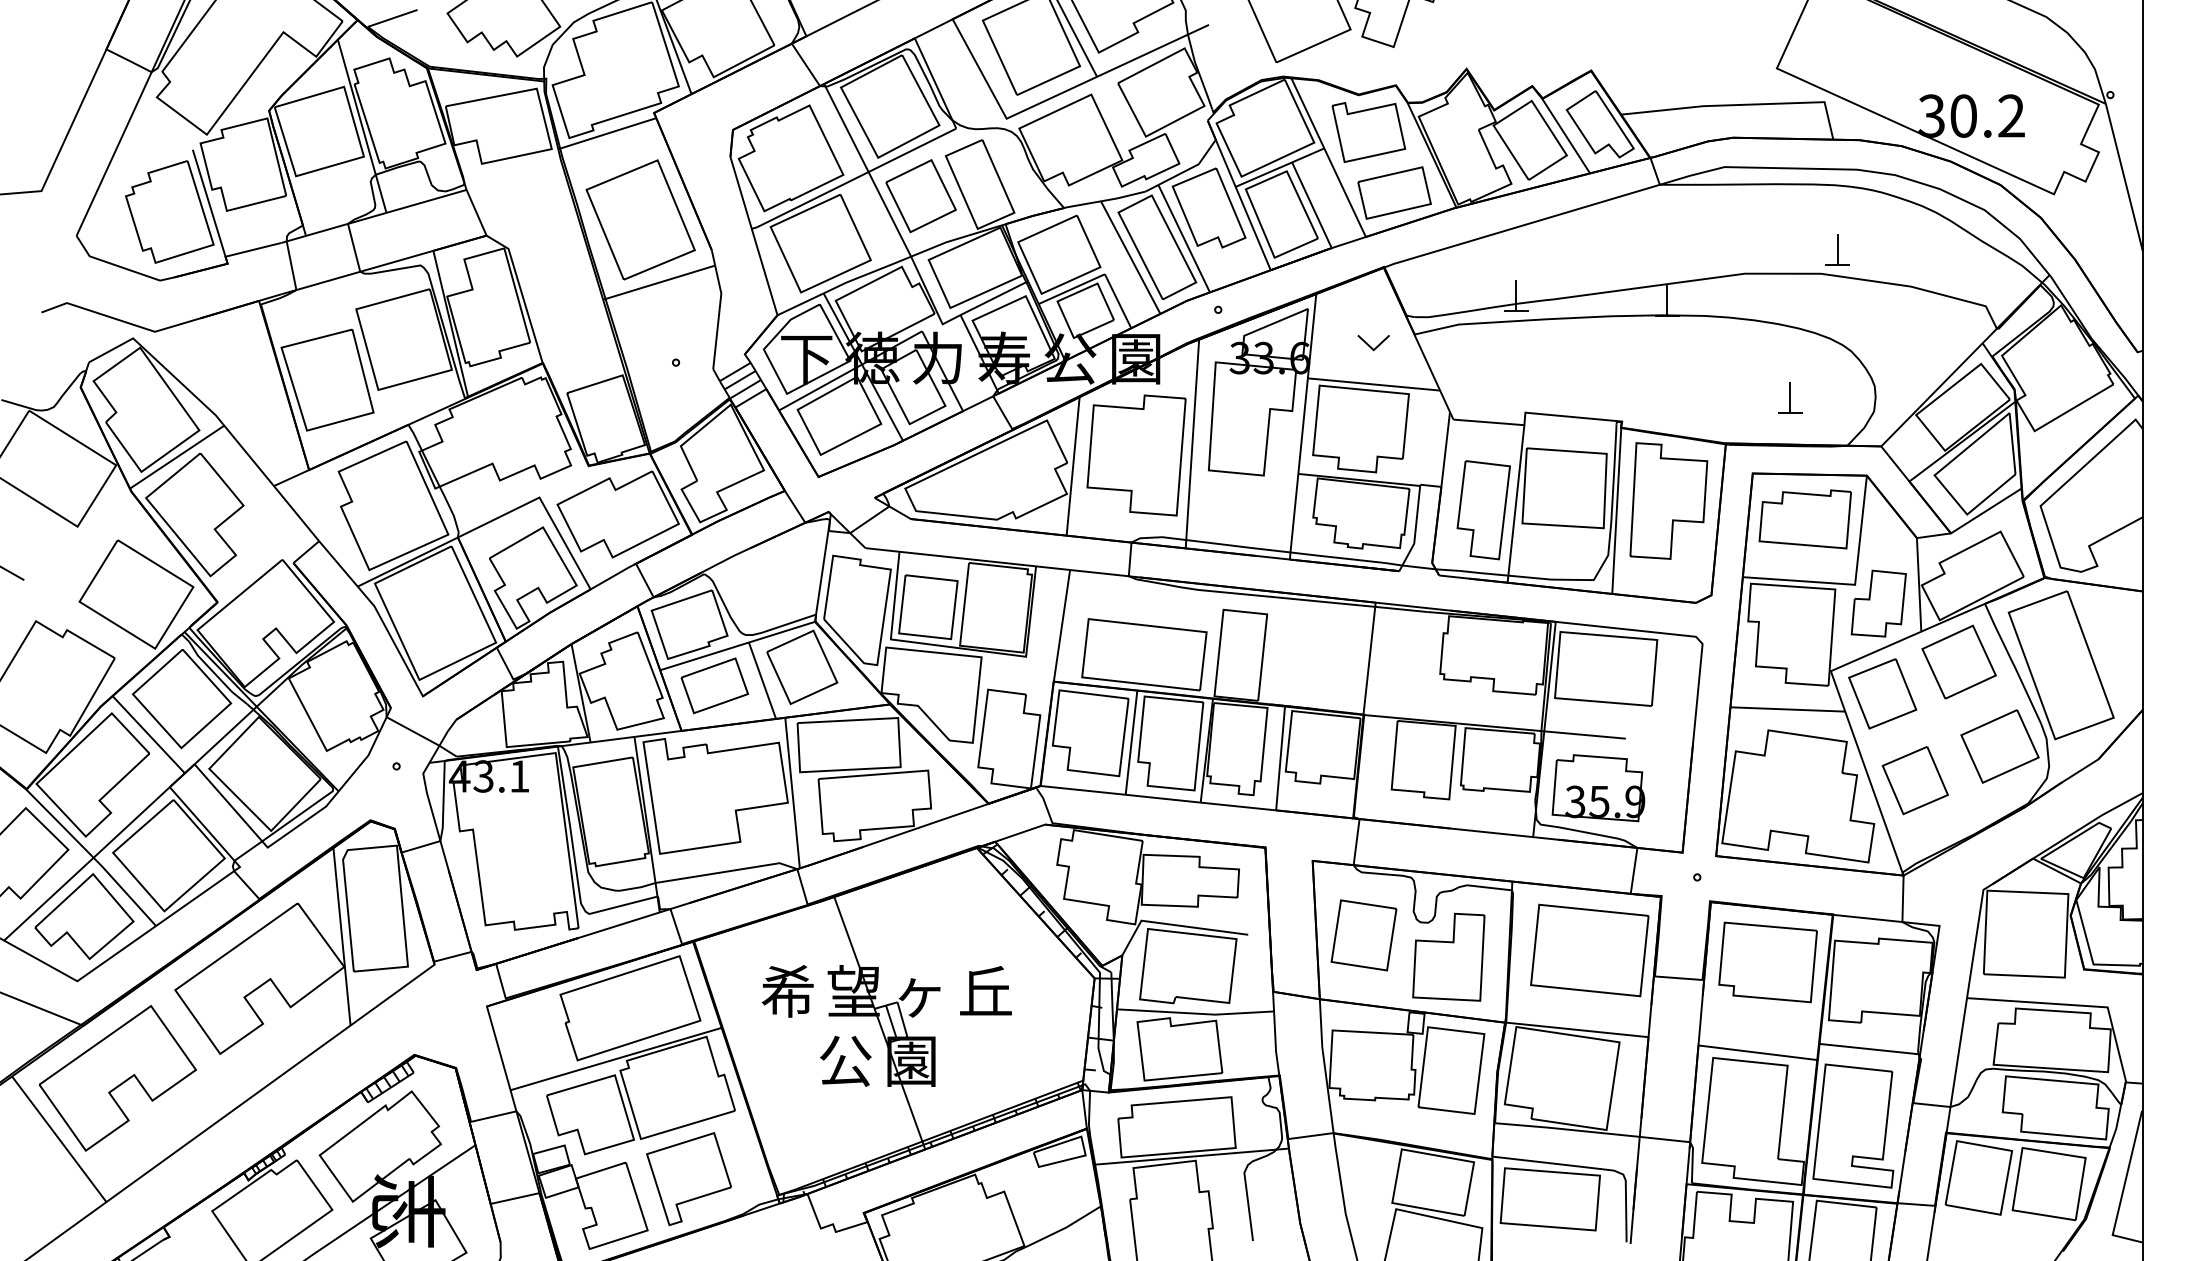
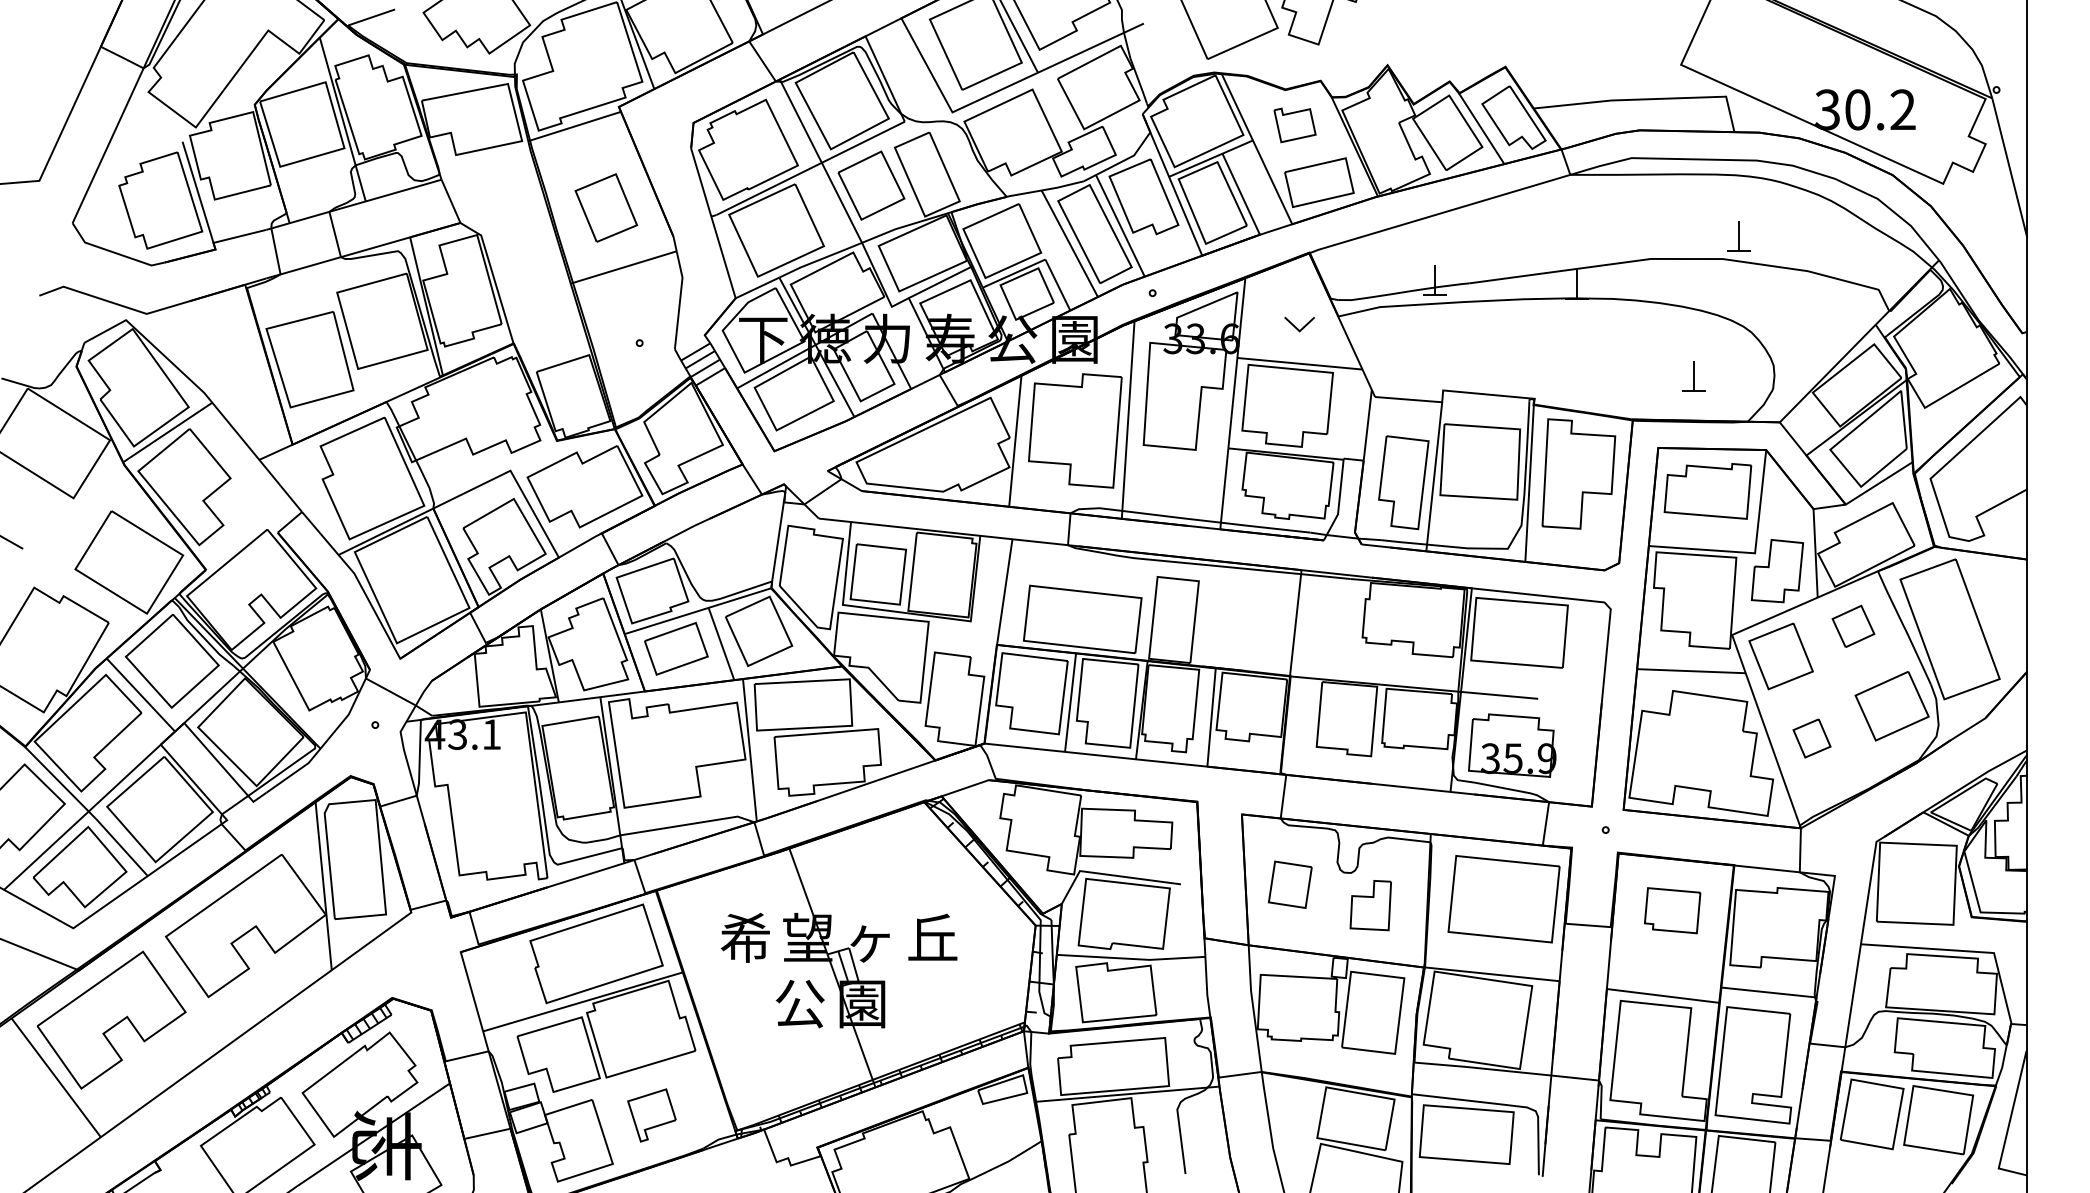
part: (1368, 132) -> (1294, 125), size x0.6
part: (640, 219) -> (606, 207), size x0.6
part: (1959, 662) -> (1853, 626), size x0.6
part: (1914, 780) -> (1811, 738), size x0.6
part: (1362, 934) -> (1289, 884), size x0.7
part: (1448, 957) -> (1370, 905), size x0.6
part: (1767, 962) -> (1672, 910), size x0.6
part: (688, 1179) -> (651, 1115), size x0.6

